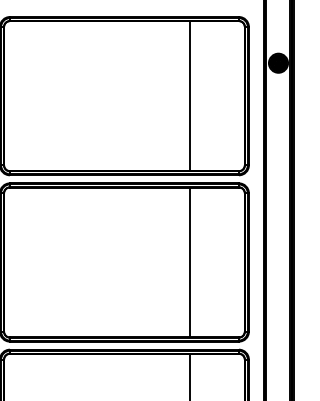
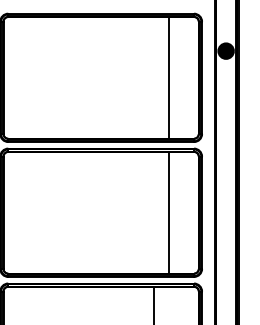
line: (189, 96) -> (168, 78), moved
line: (189, 262) -> (169, 212), moved

